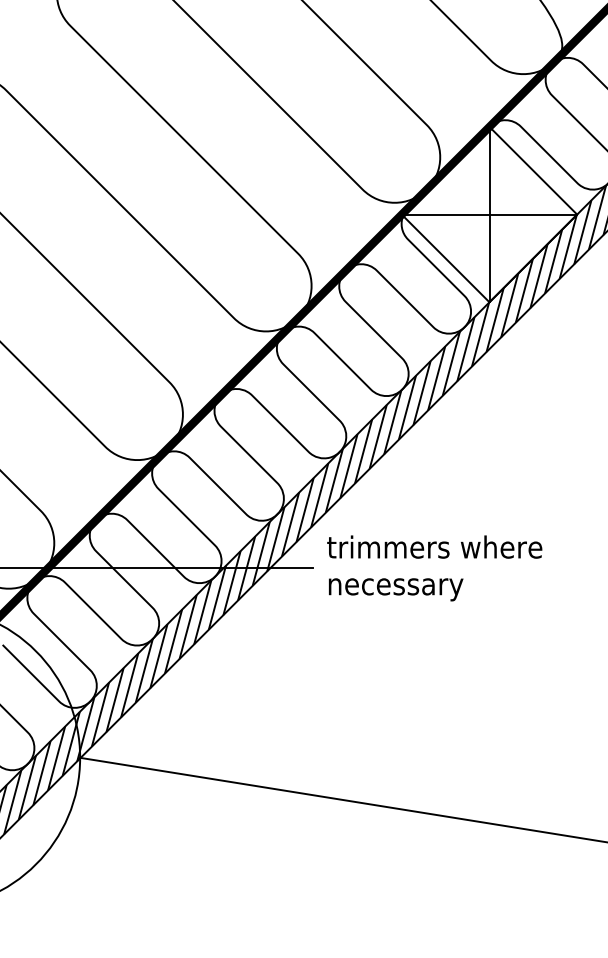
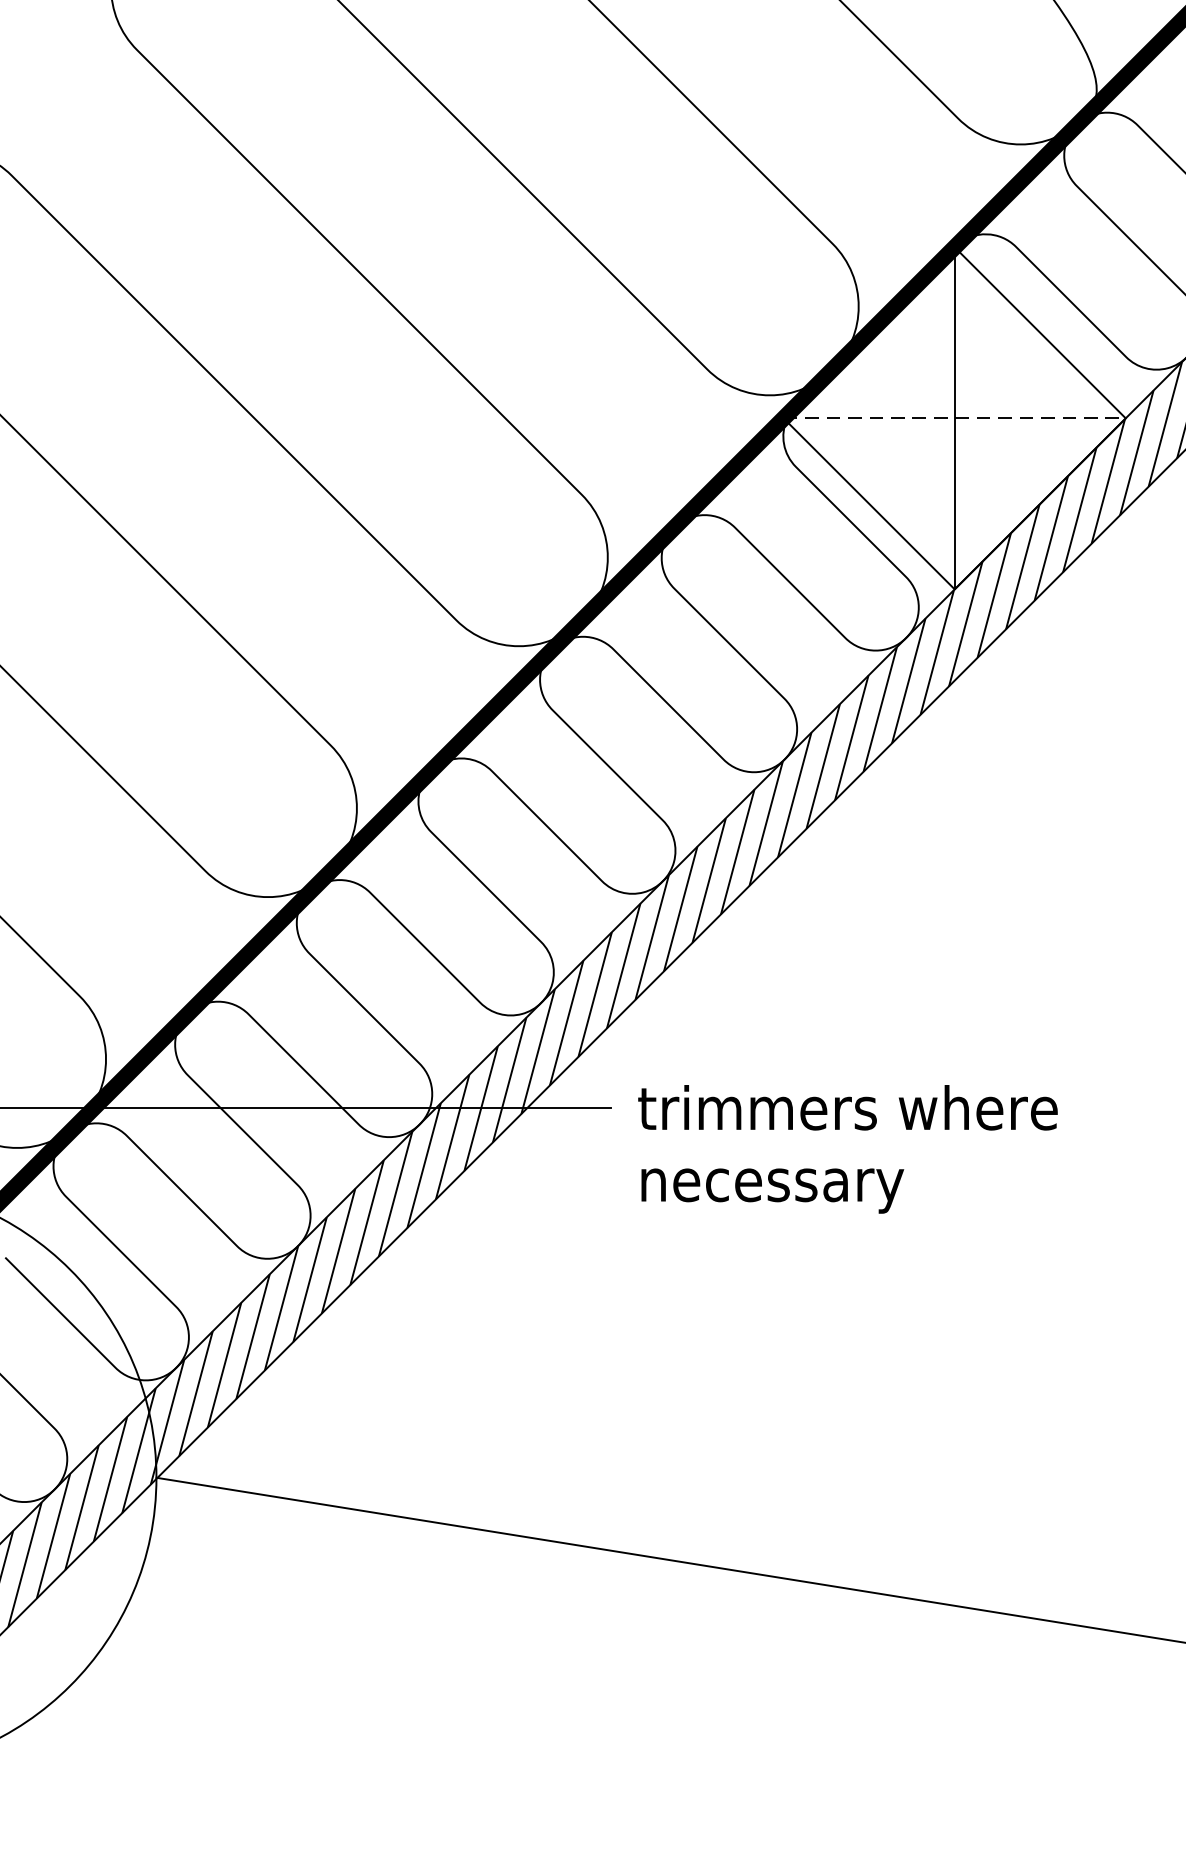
line: (489, 214) -> (954, 418), solid -> dashed
text: (434, 568) -> (847, 1149), moved

